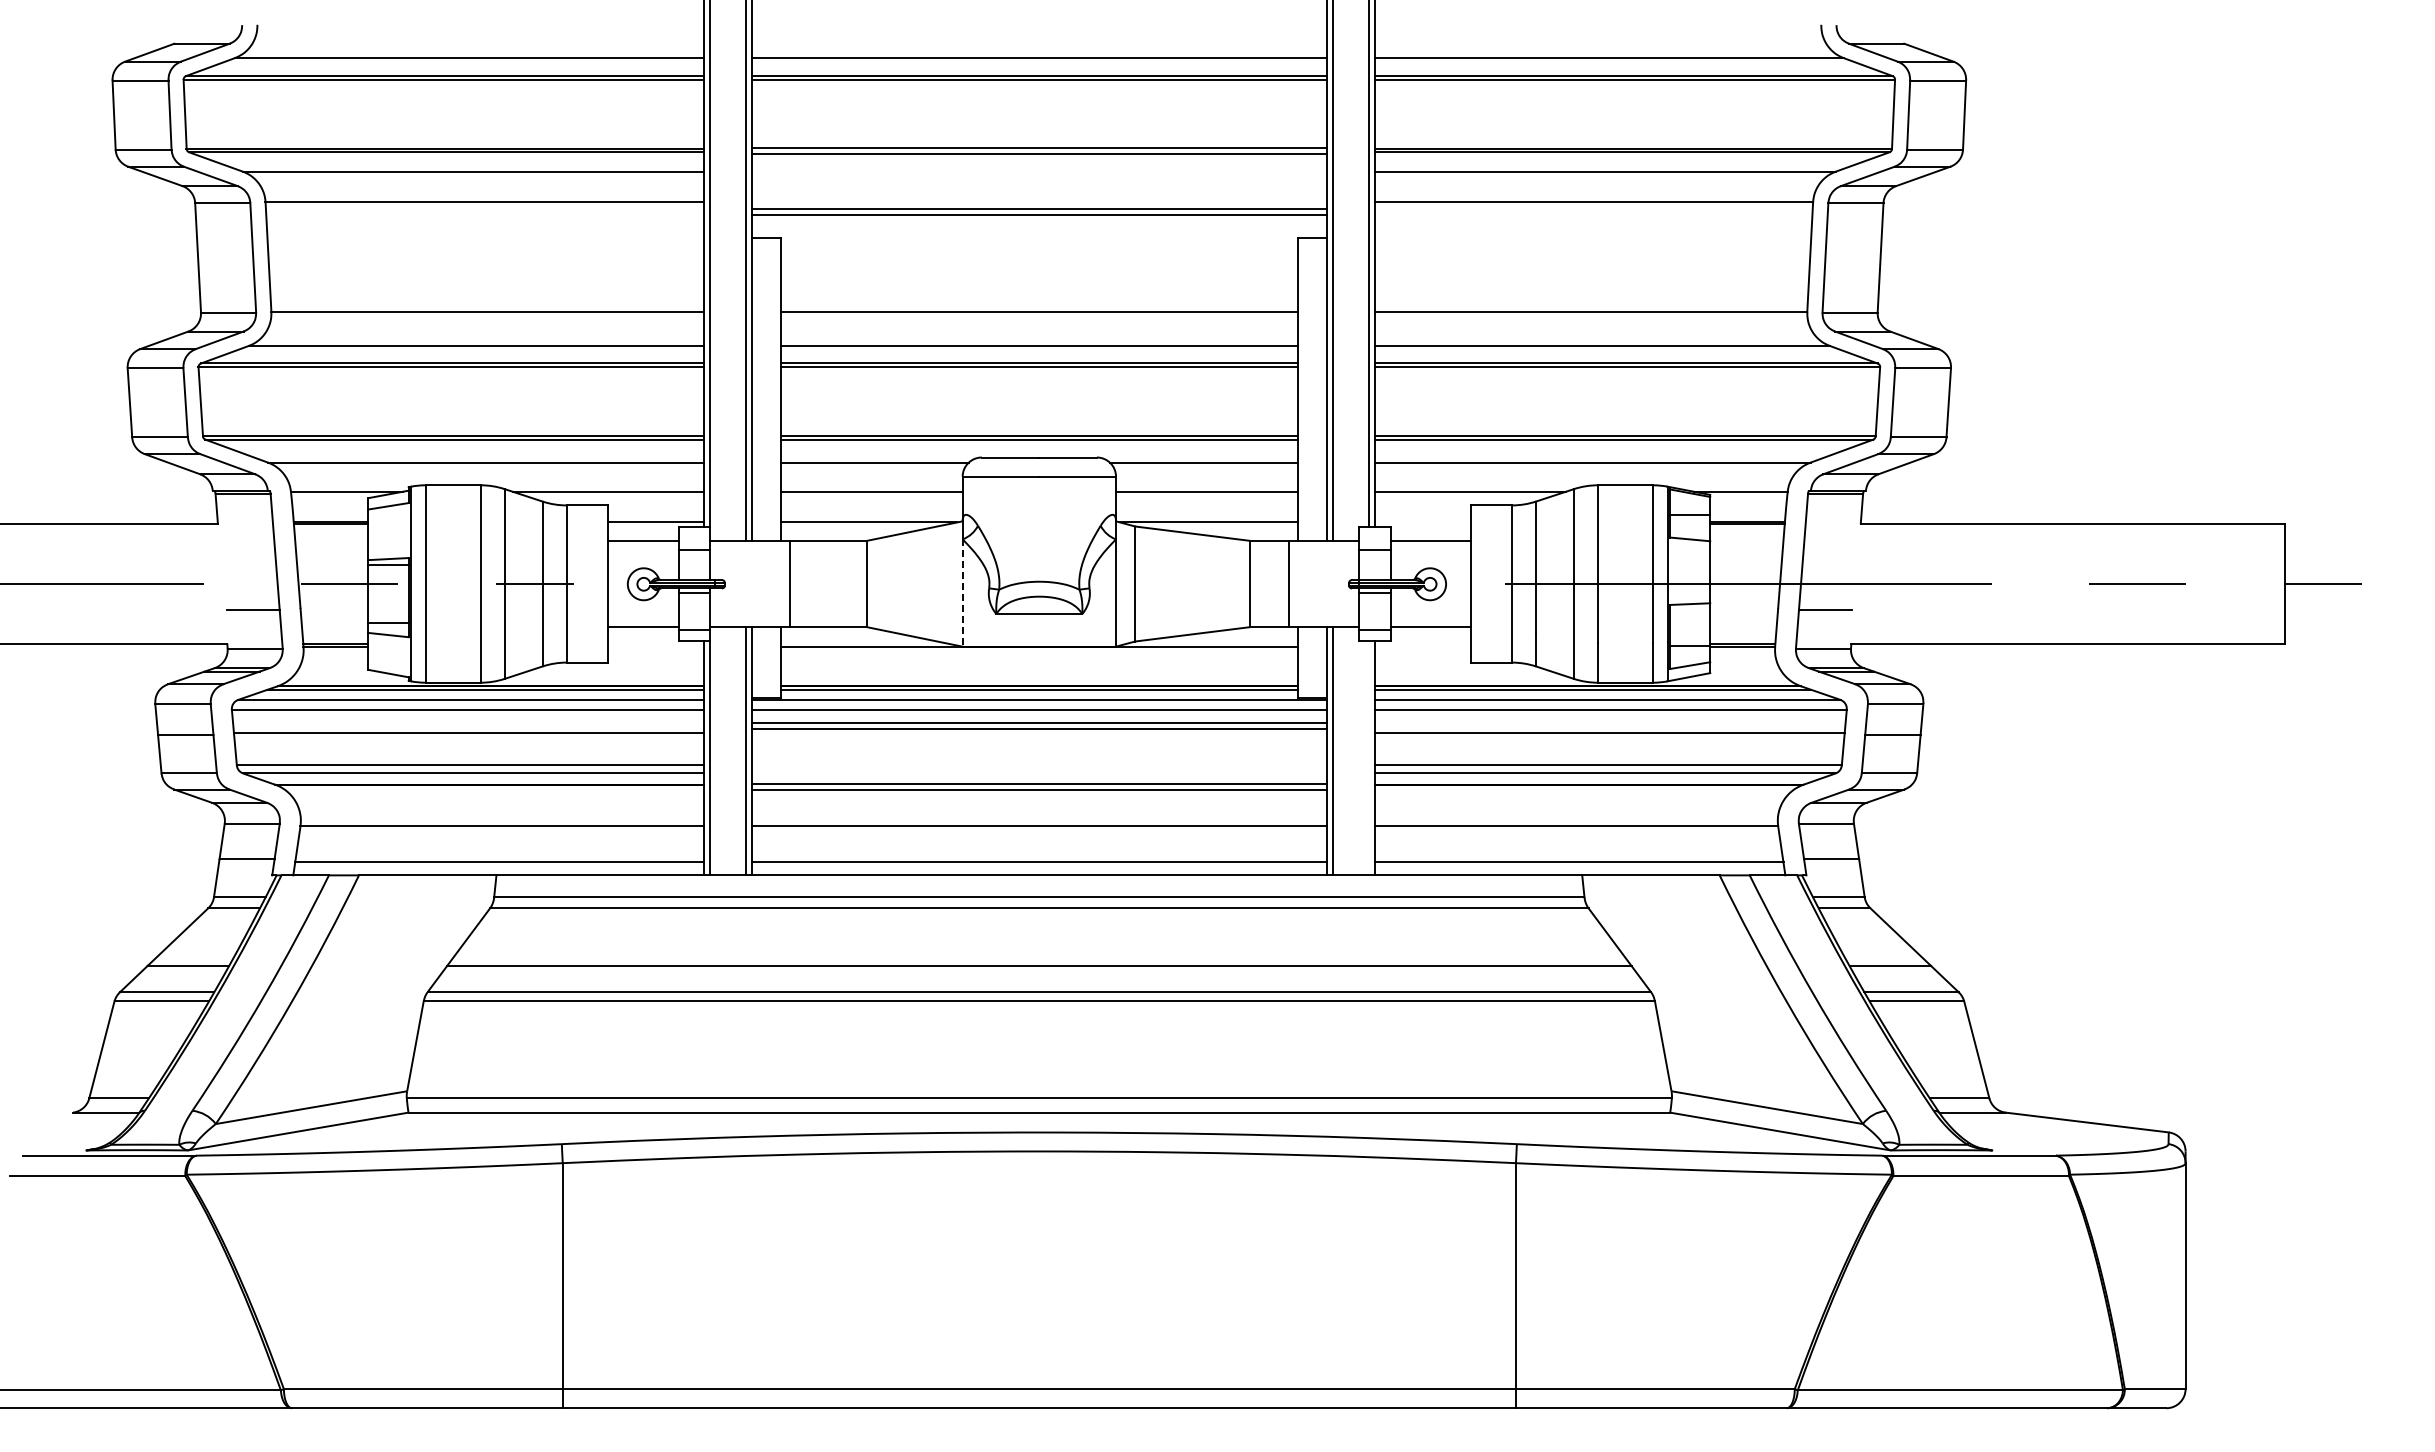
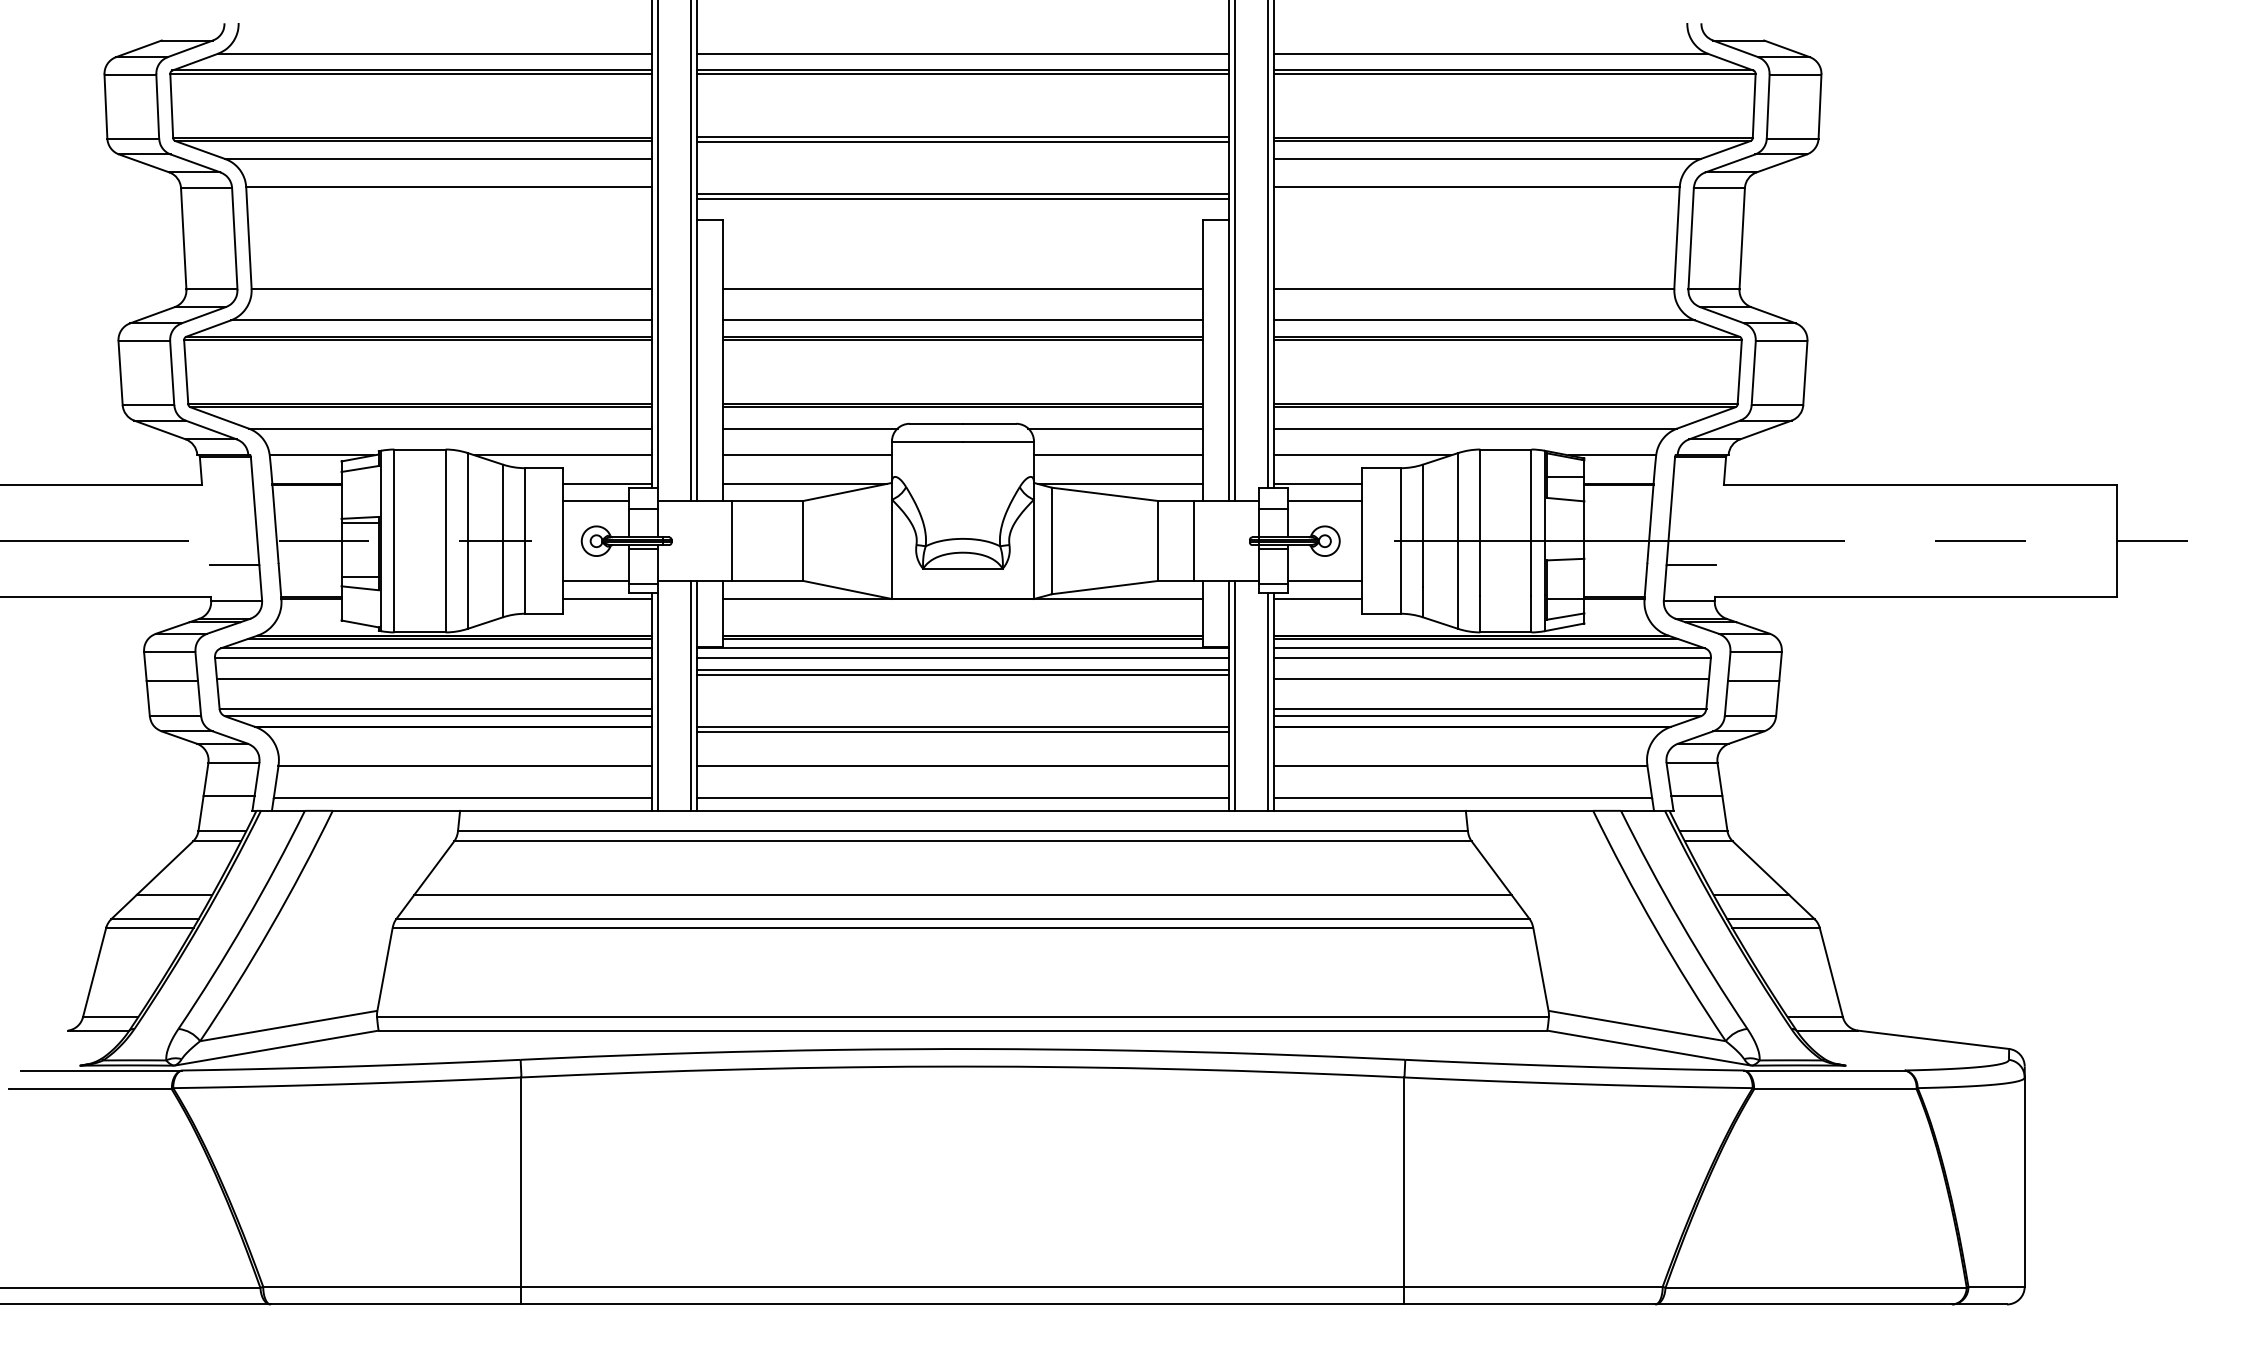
line: (1422, 522) -> (1317, 483), added
line: (962, 593) -> (891, 549), dashed -> solid
line: (655, 647) -> (607, 599), added
line: (1422, 647) -> (1317, 599), added
line: (1369, 757) -> (1268, 701), added

